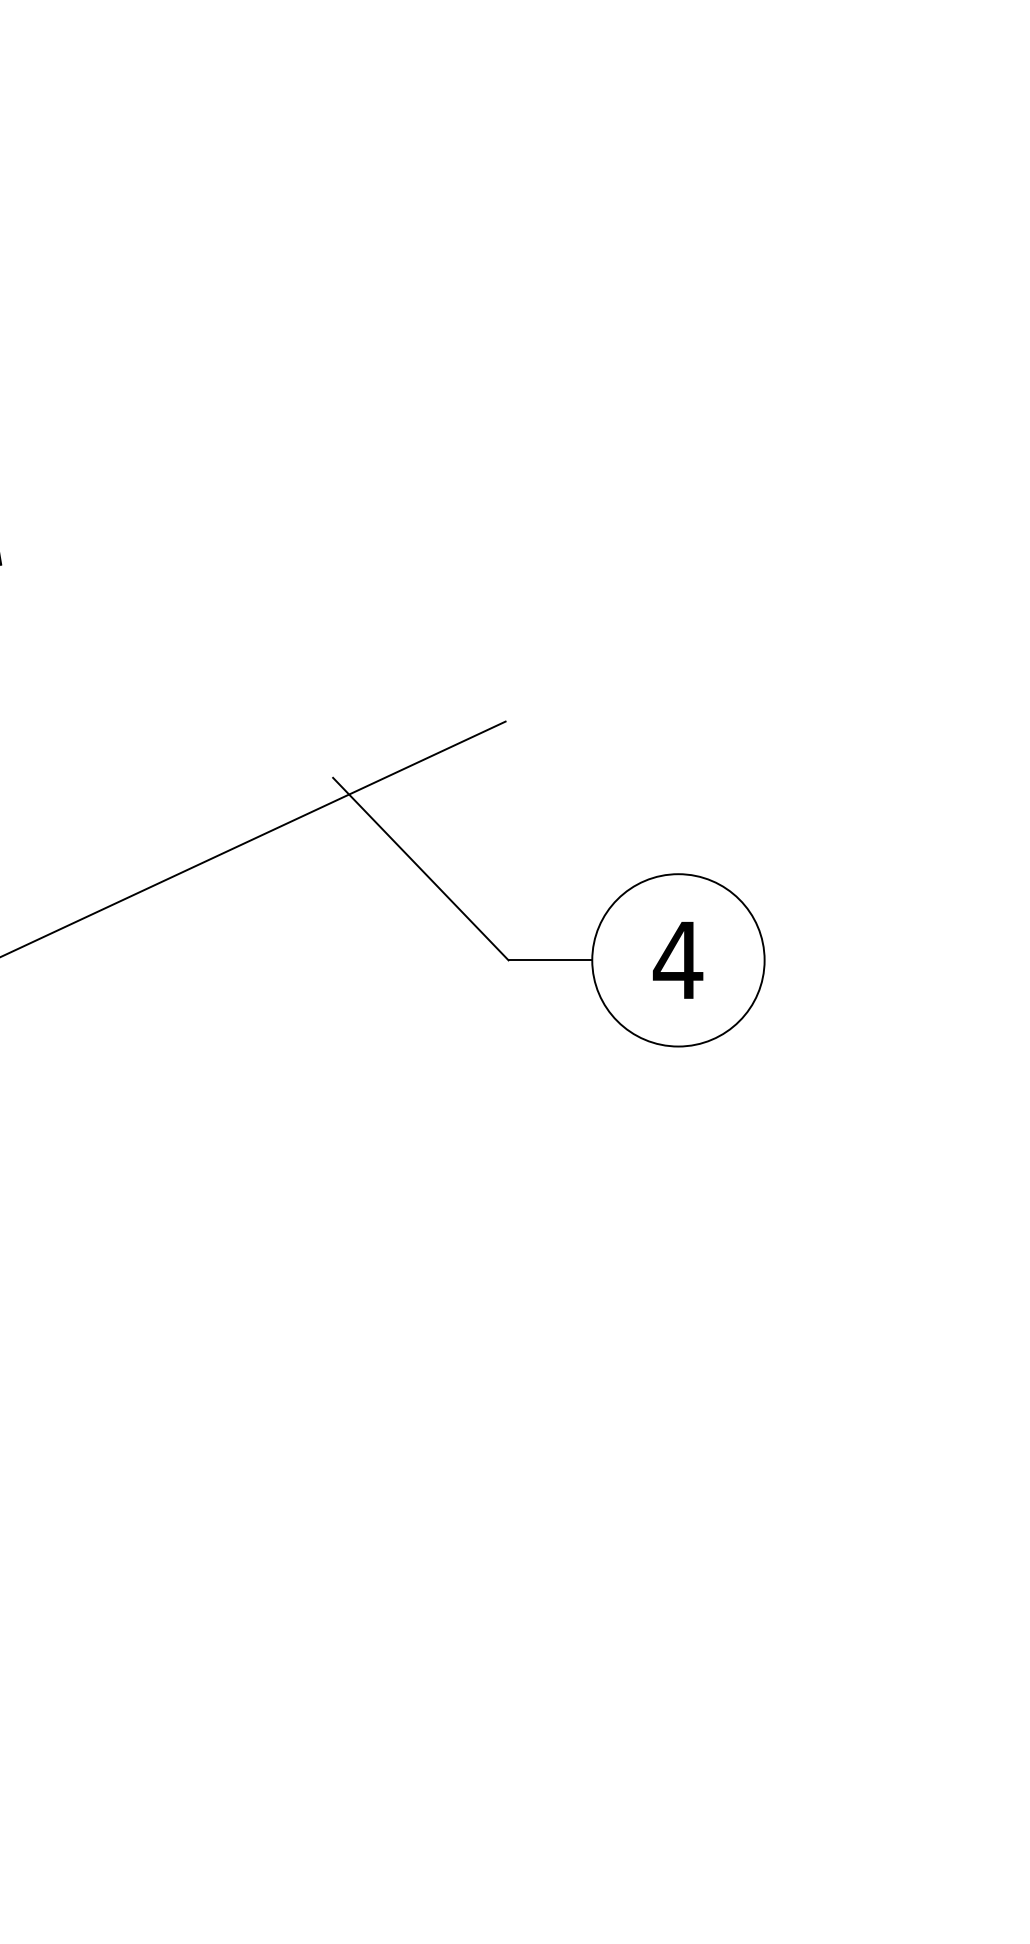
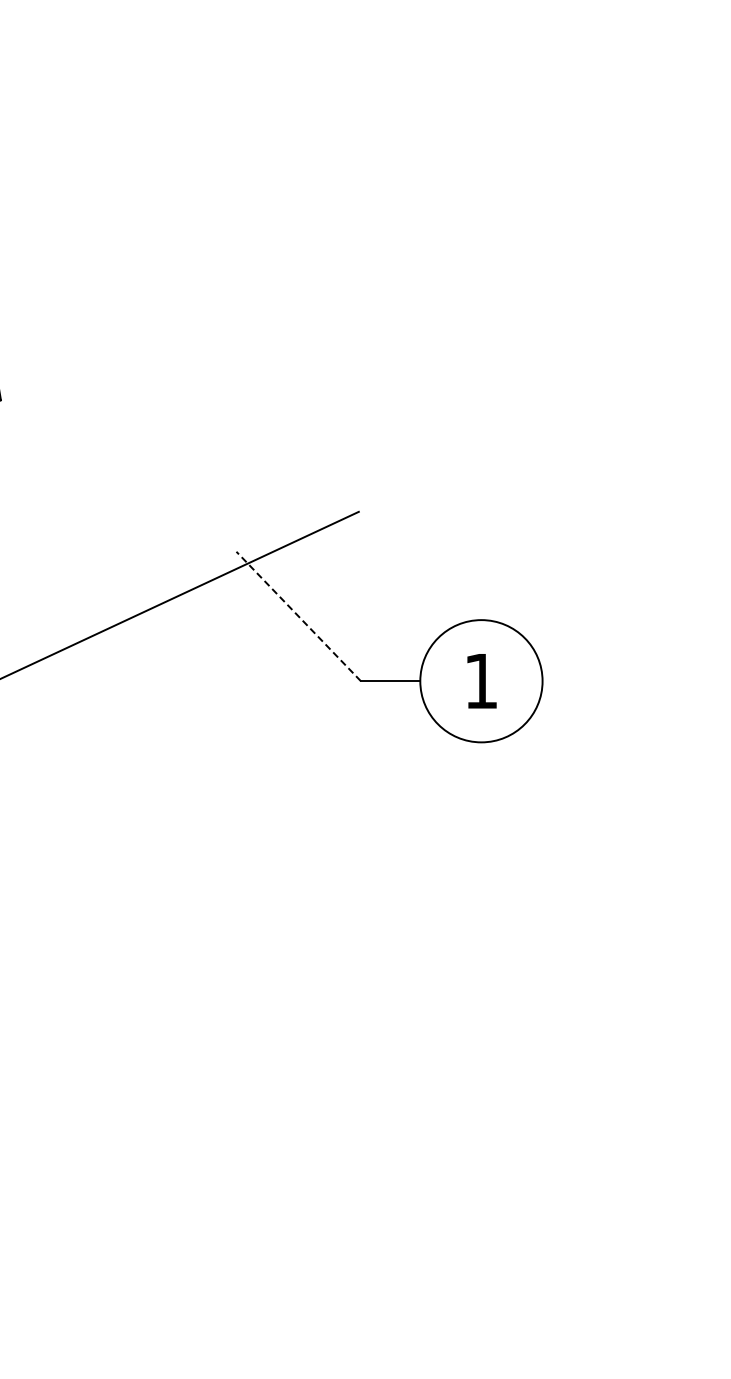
line: (420, 869) -> (298, 616), solid -> dashed
text: (678, 960) -> (481, 681), 4 -> 1

